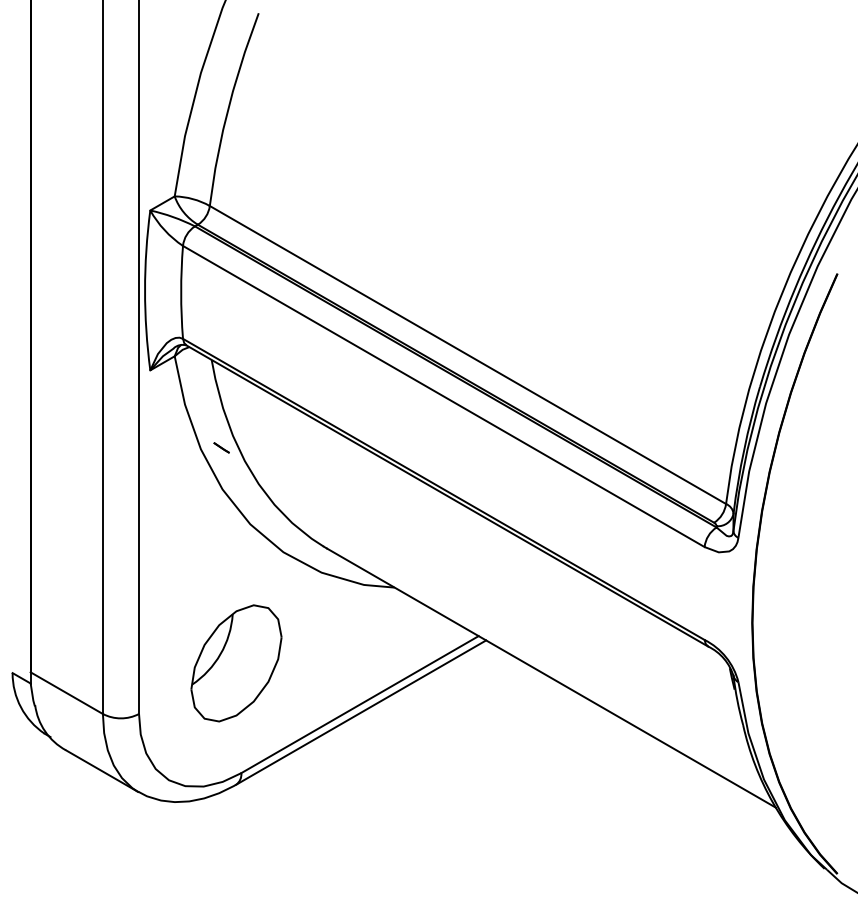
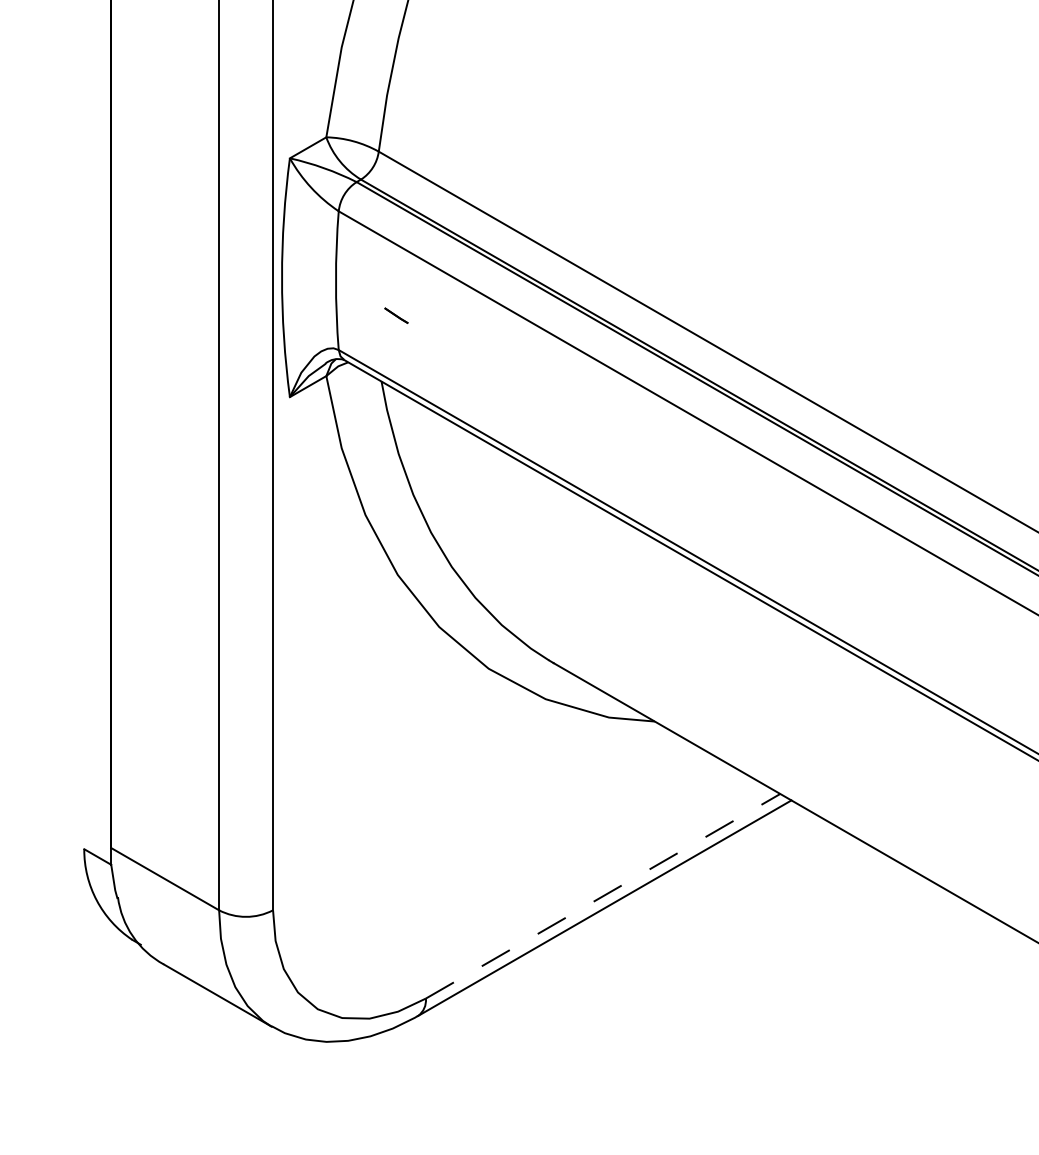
line: (221, 447) -> (396, 315), moved
part: (236, 663) -> (418, 834), removed
line: (360, 704) -> (603, 896), solid -> dashed

